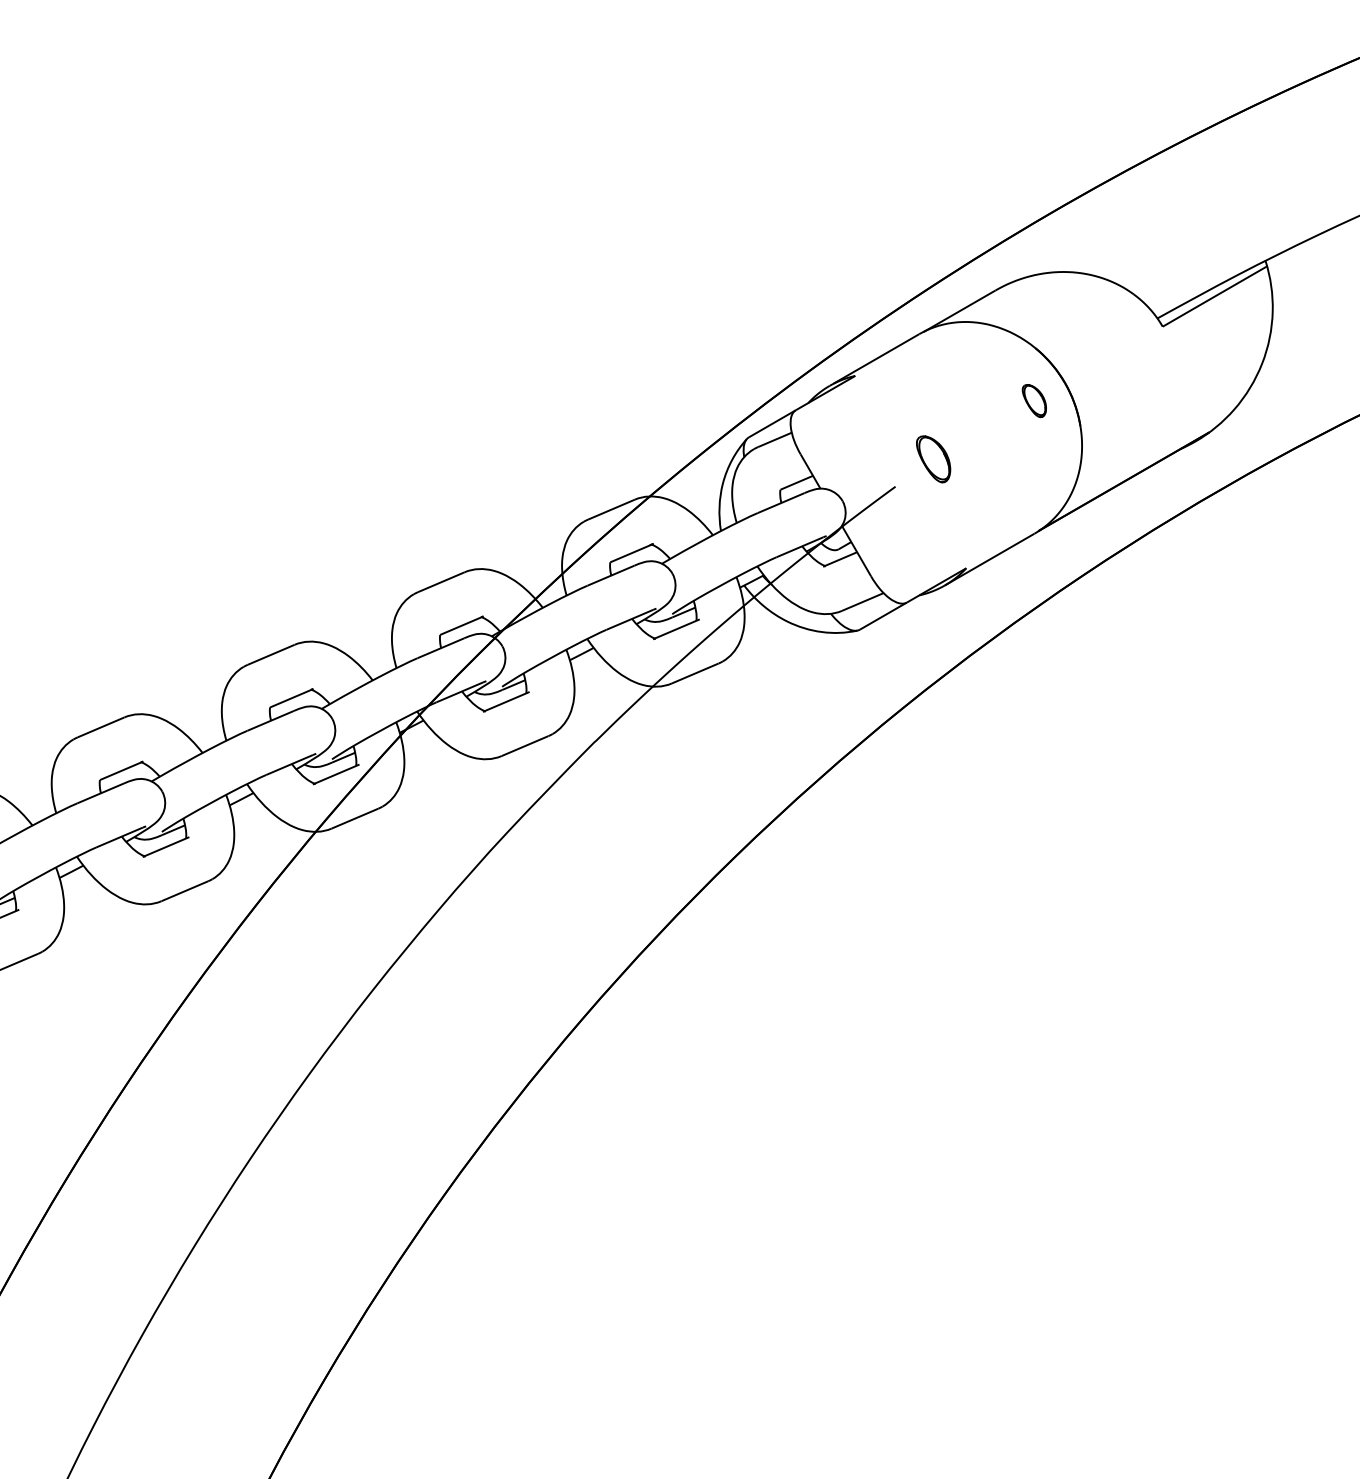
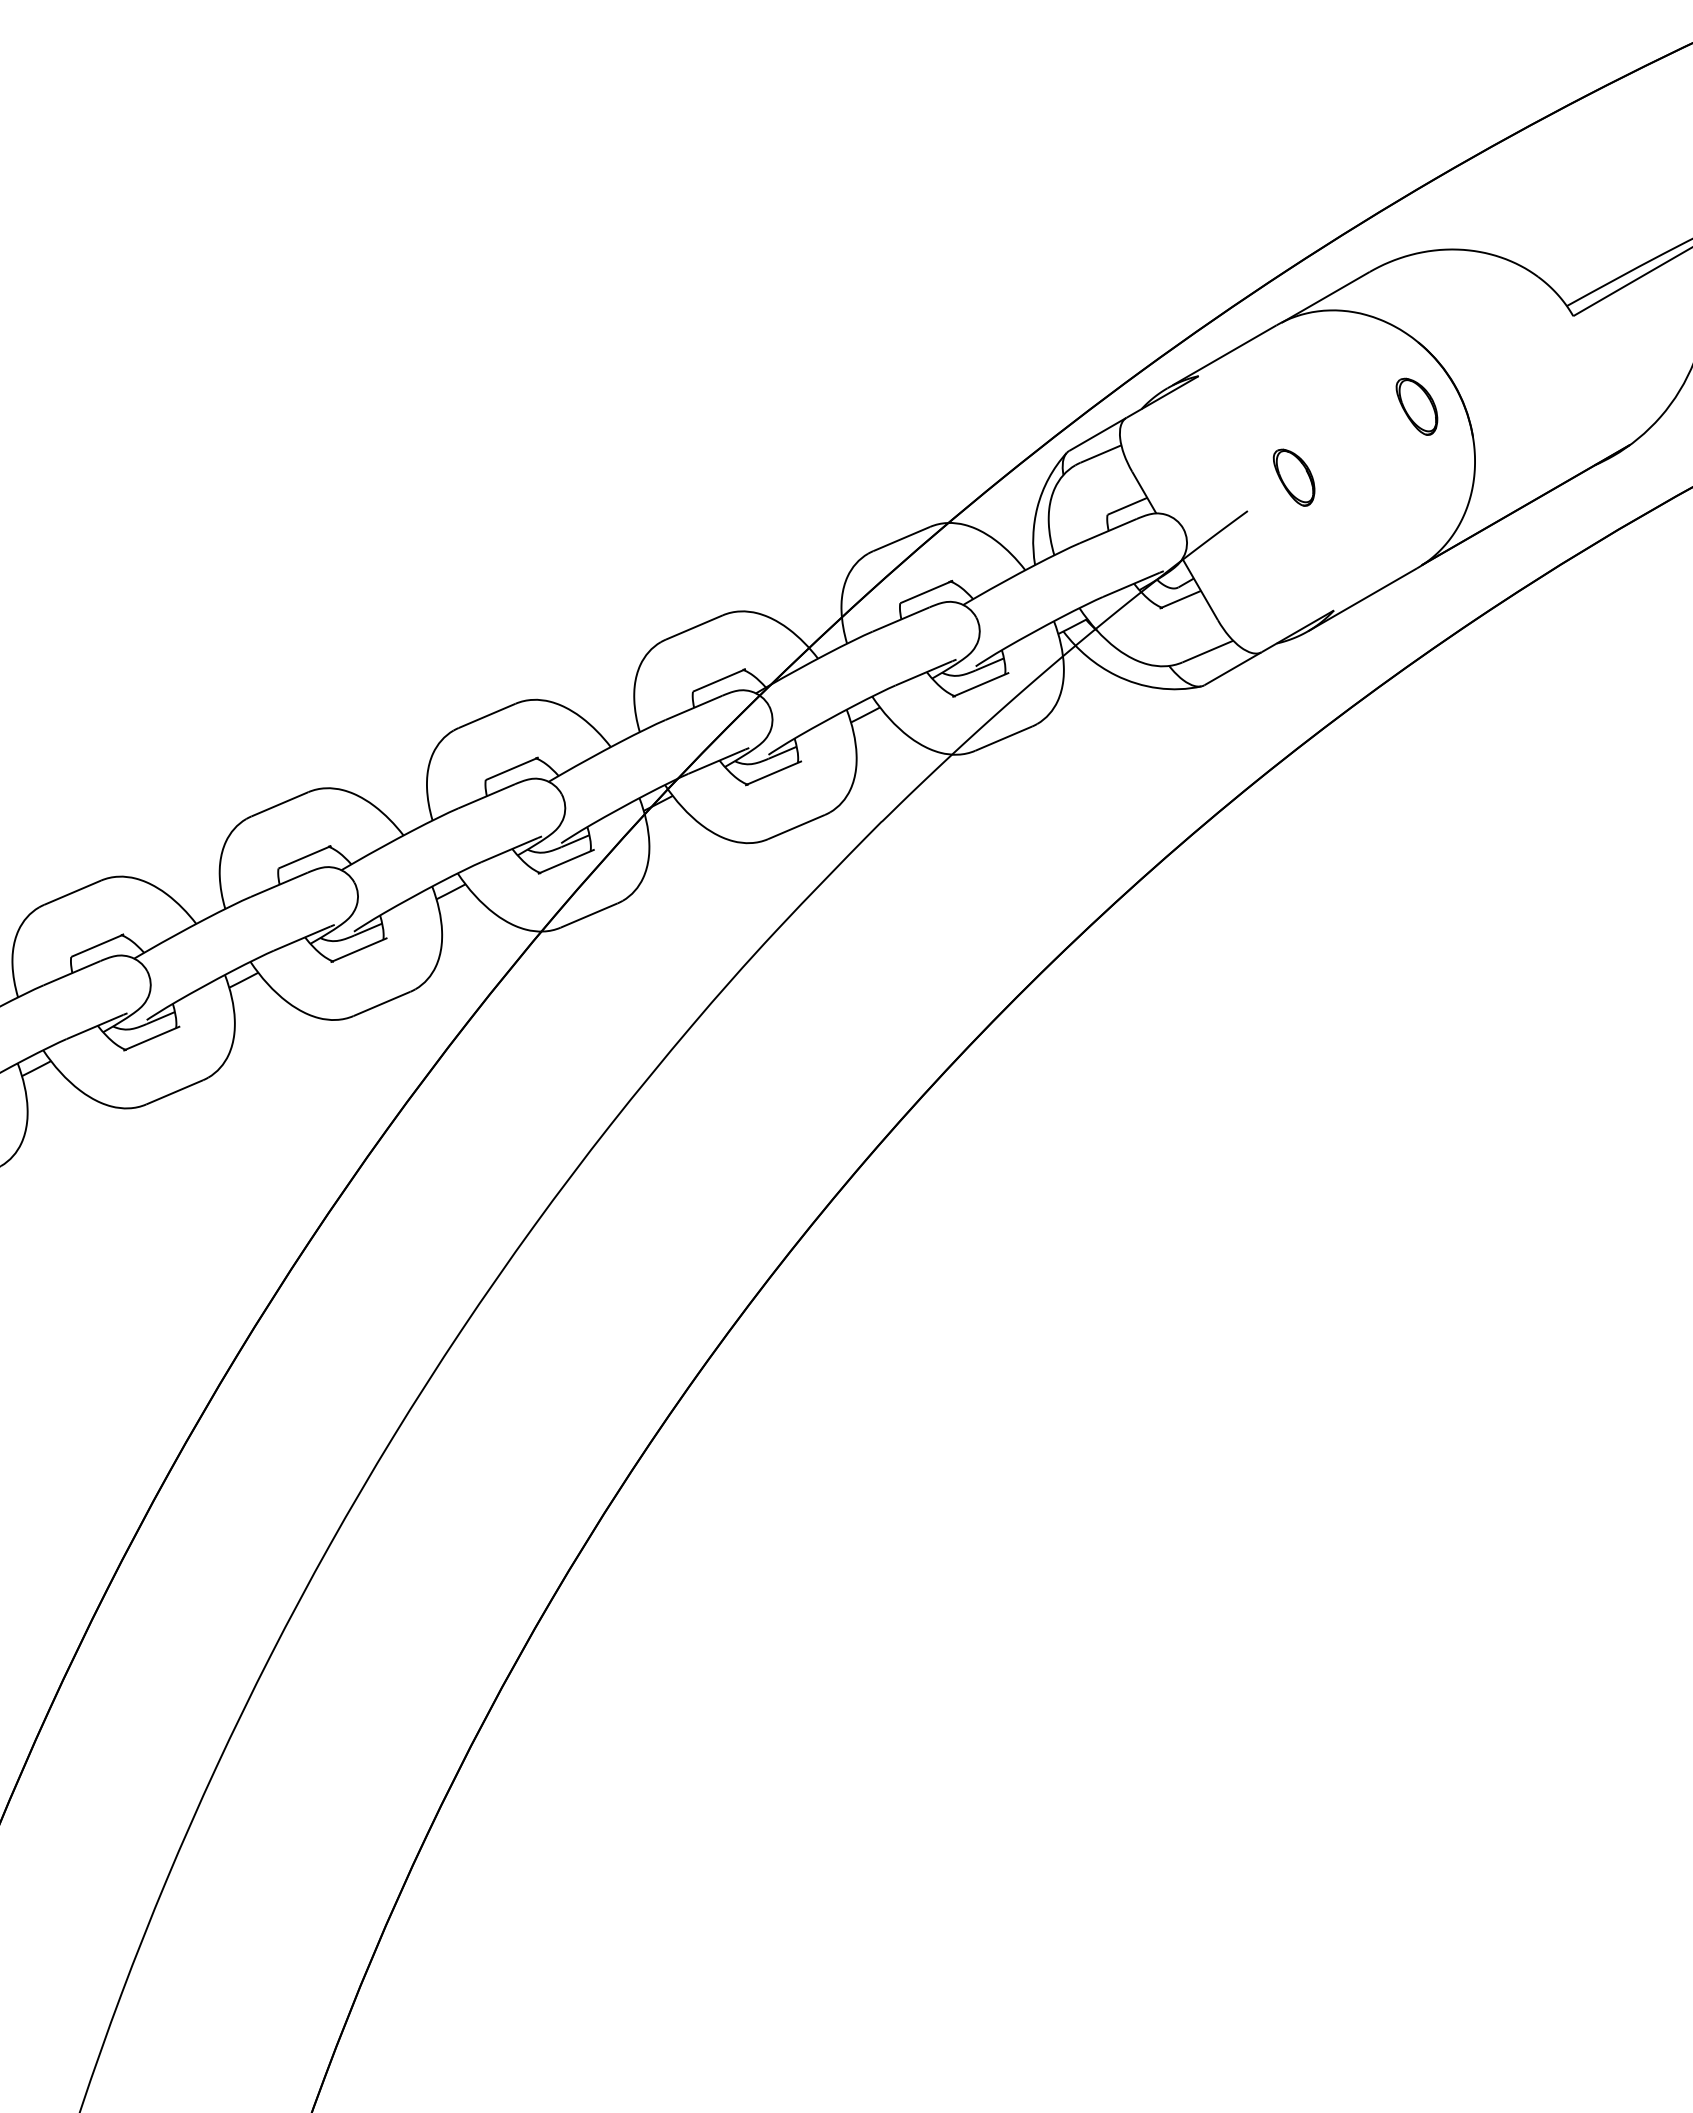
part: (1034, 400) -> (1416, 406), size x1.43

